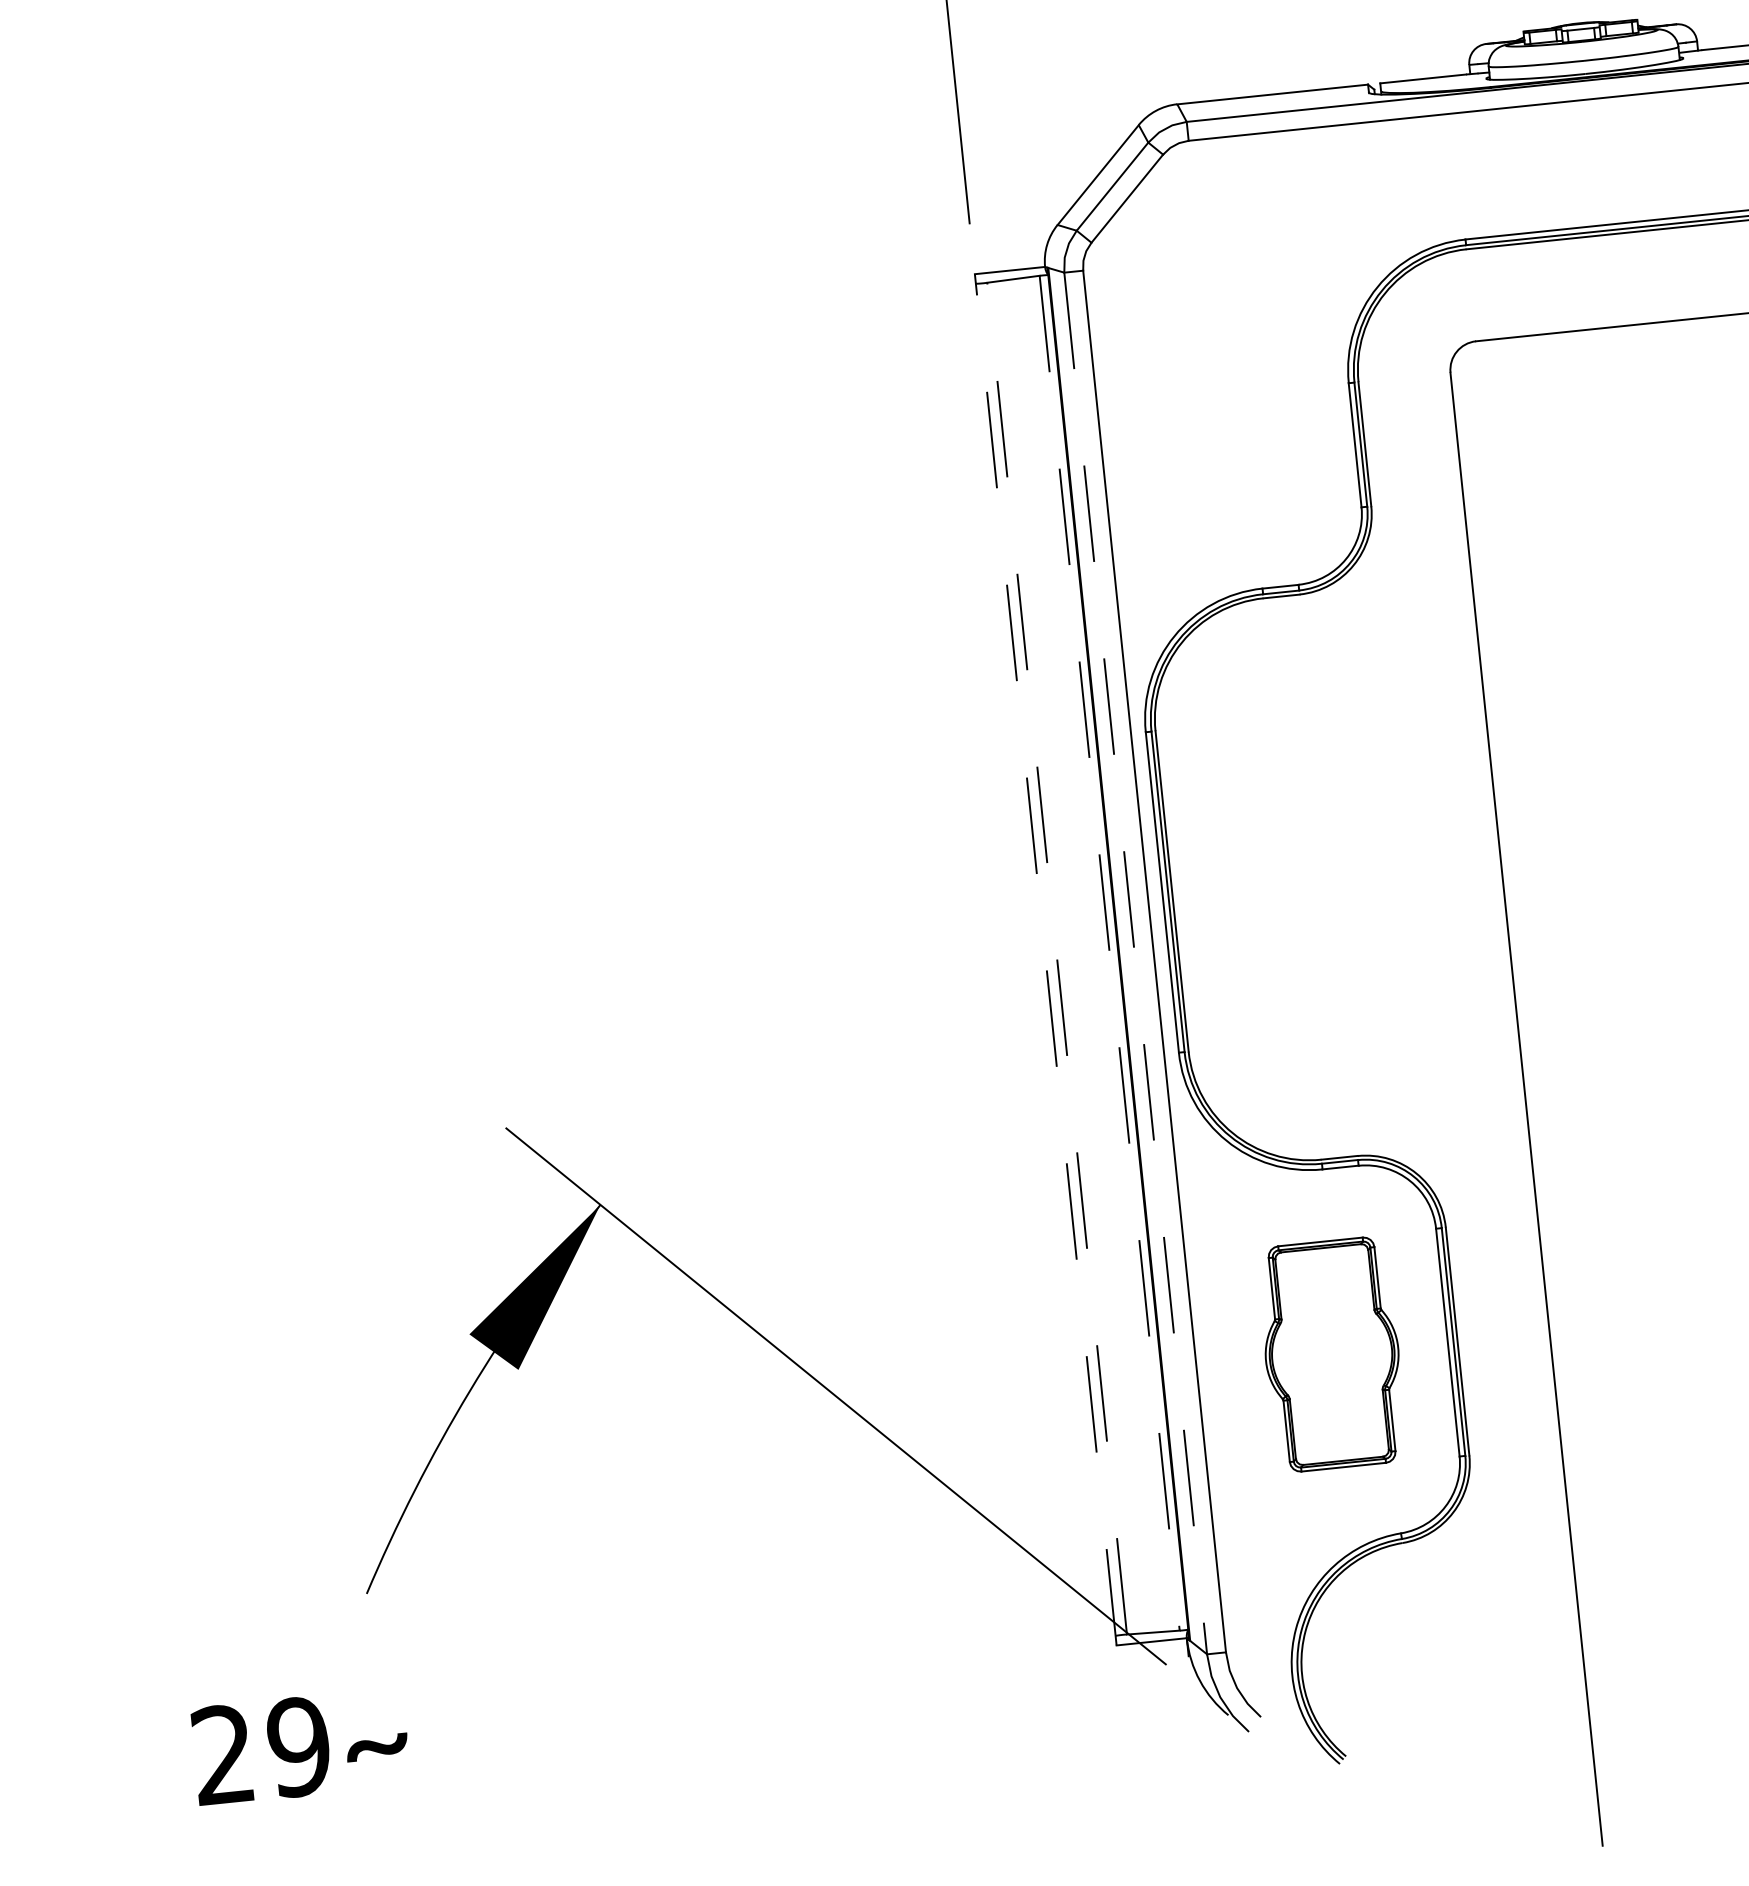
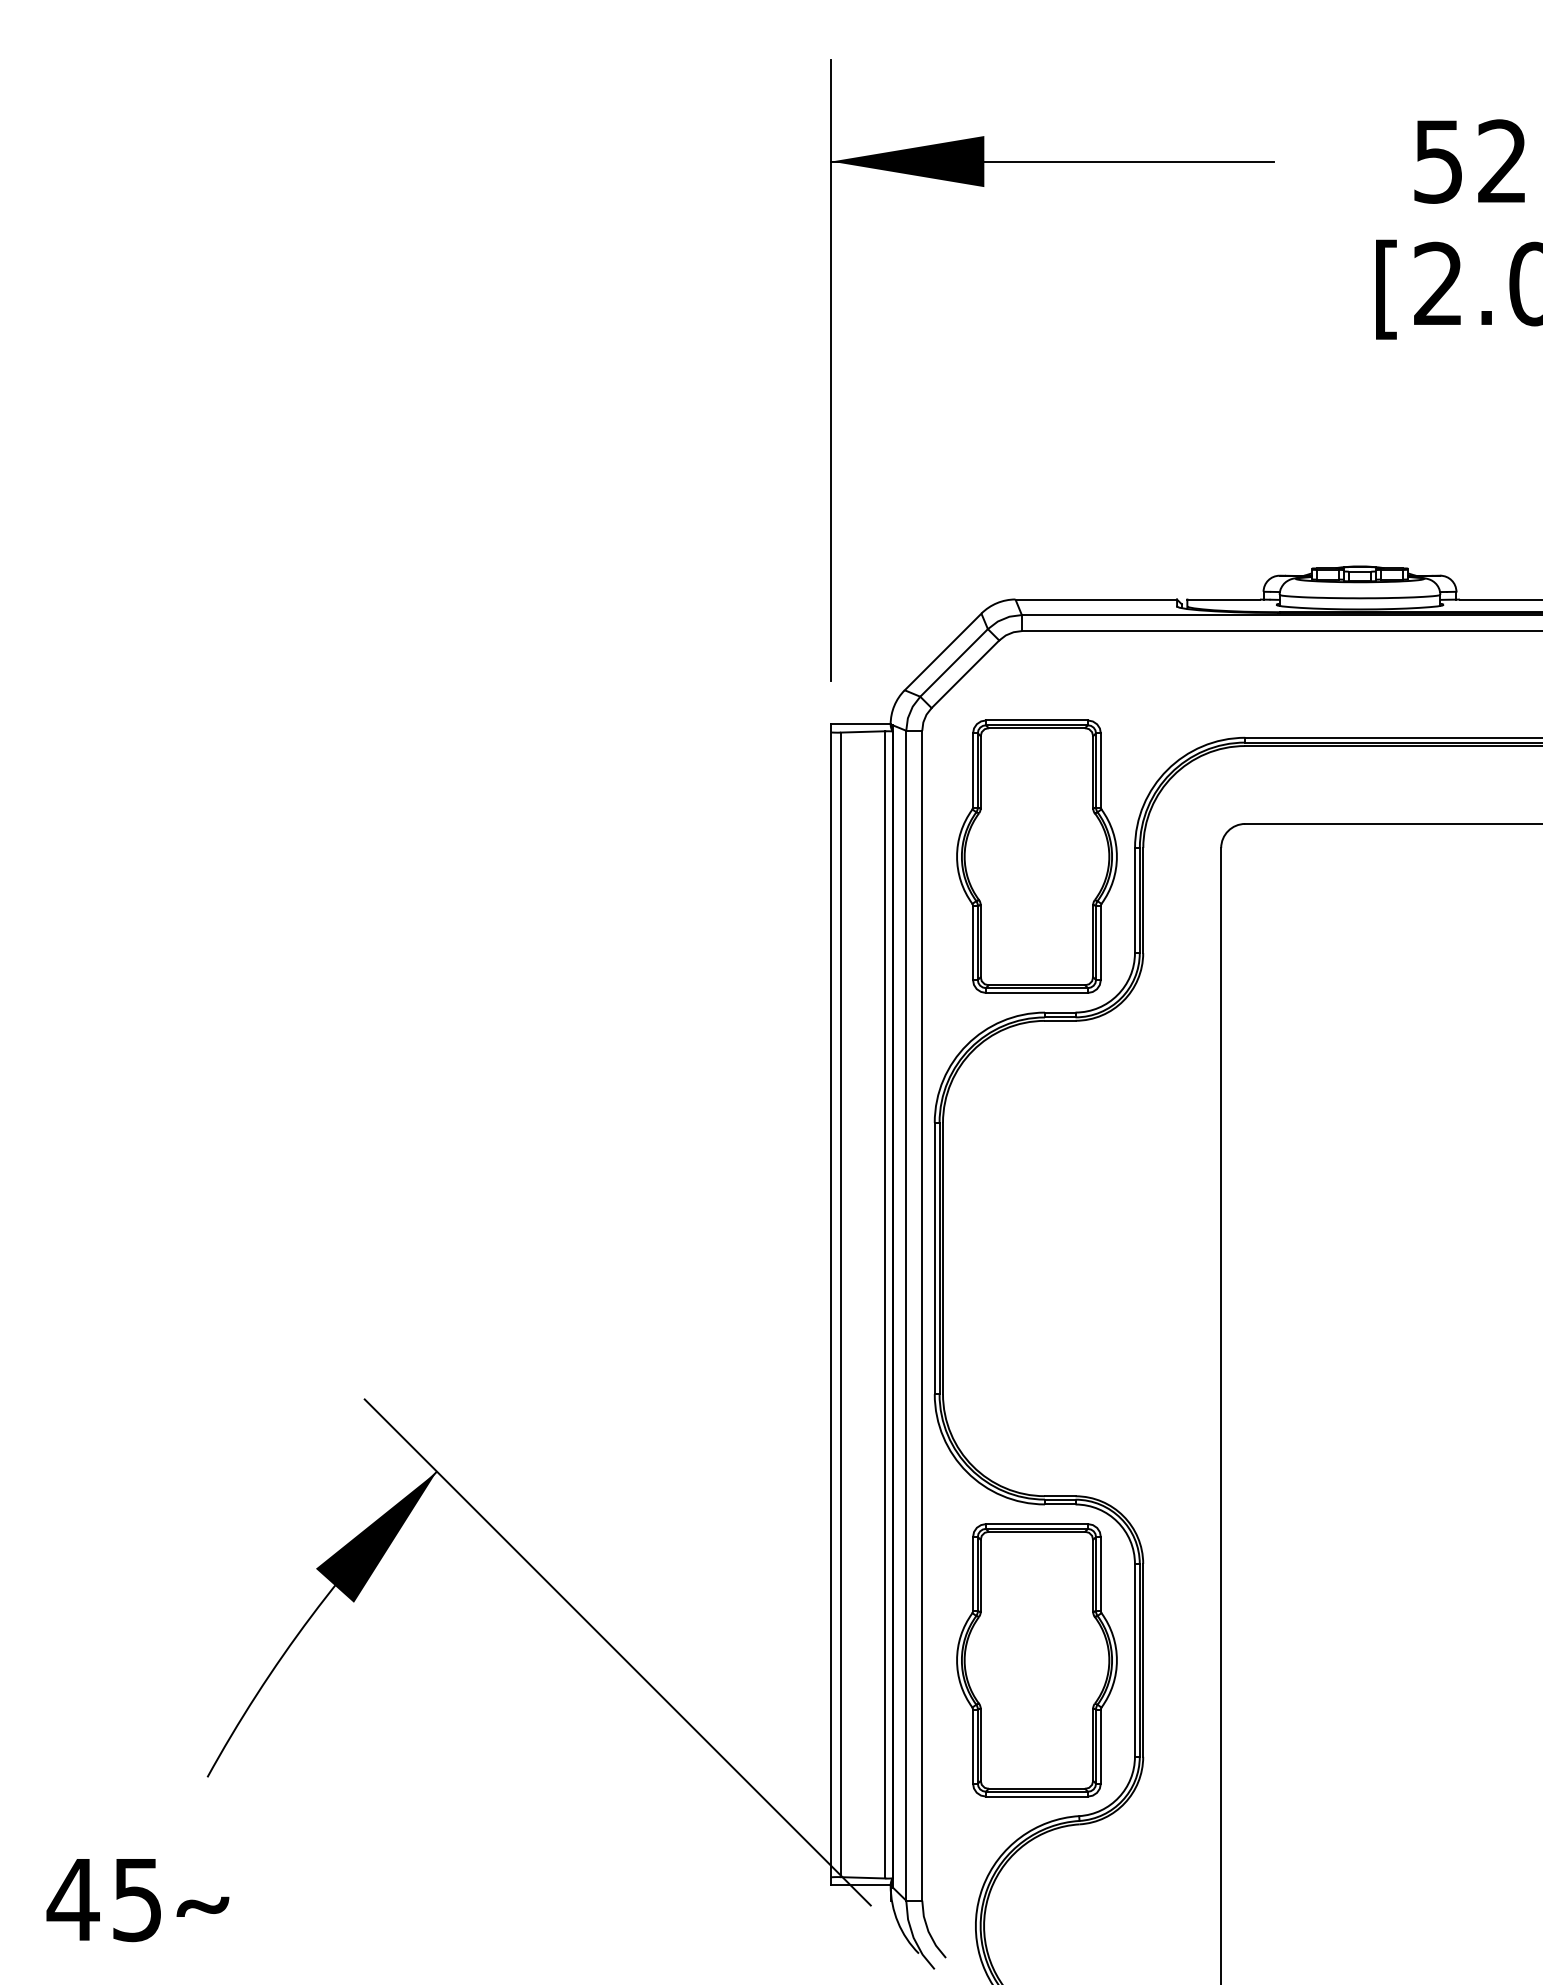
part: (1233, 405) -> (1036, 856), added
line: (1109, 952) -> (885, 1304), dashed -> solid
line: (1056, 958) -> (840, 1304), dashed -> solid
line: (1046, 959) -> (831, 1304), dashed -> solid
line: (1135, 963) -> (906, 1315), dashed -> solid
part: (1331, 1354) -> (1036, 1660), size x1.43
text: (260, 1750) -> (104, 1899), 29 -> 45

